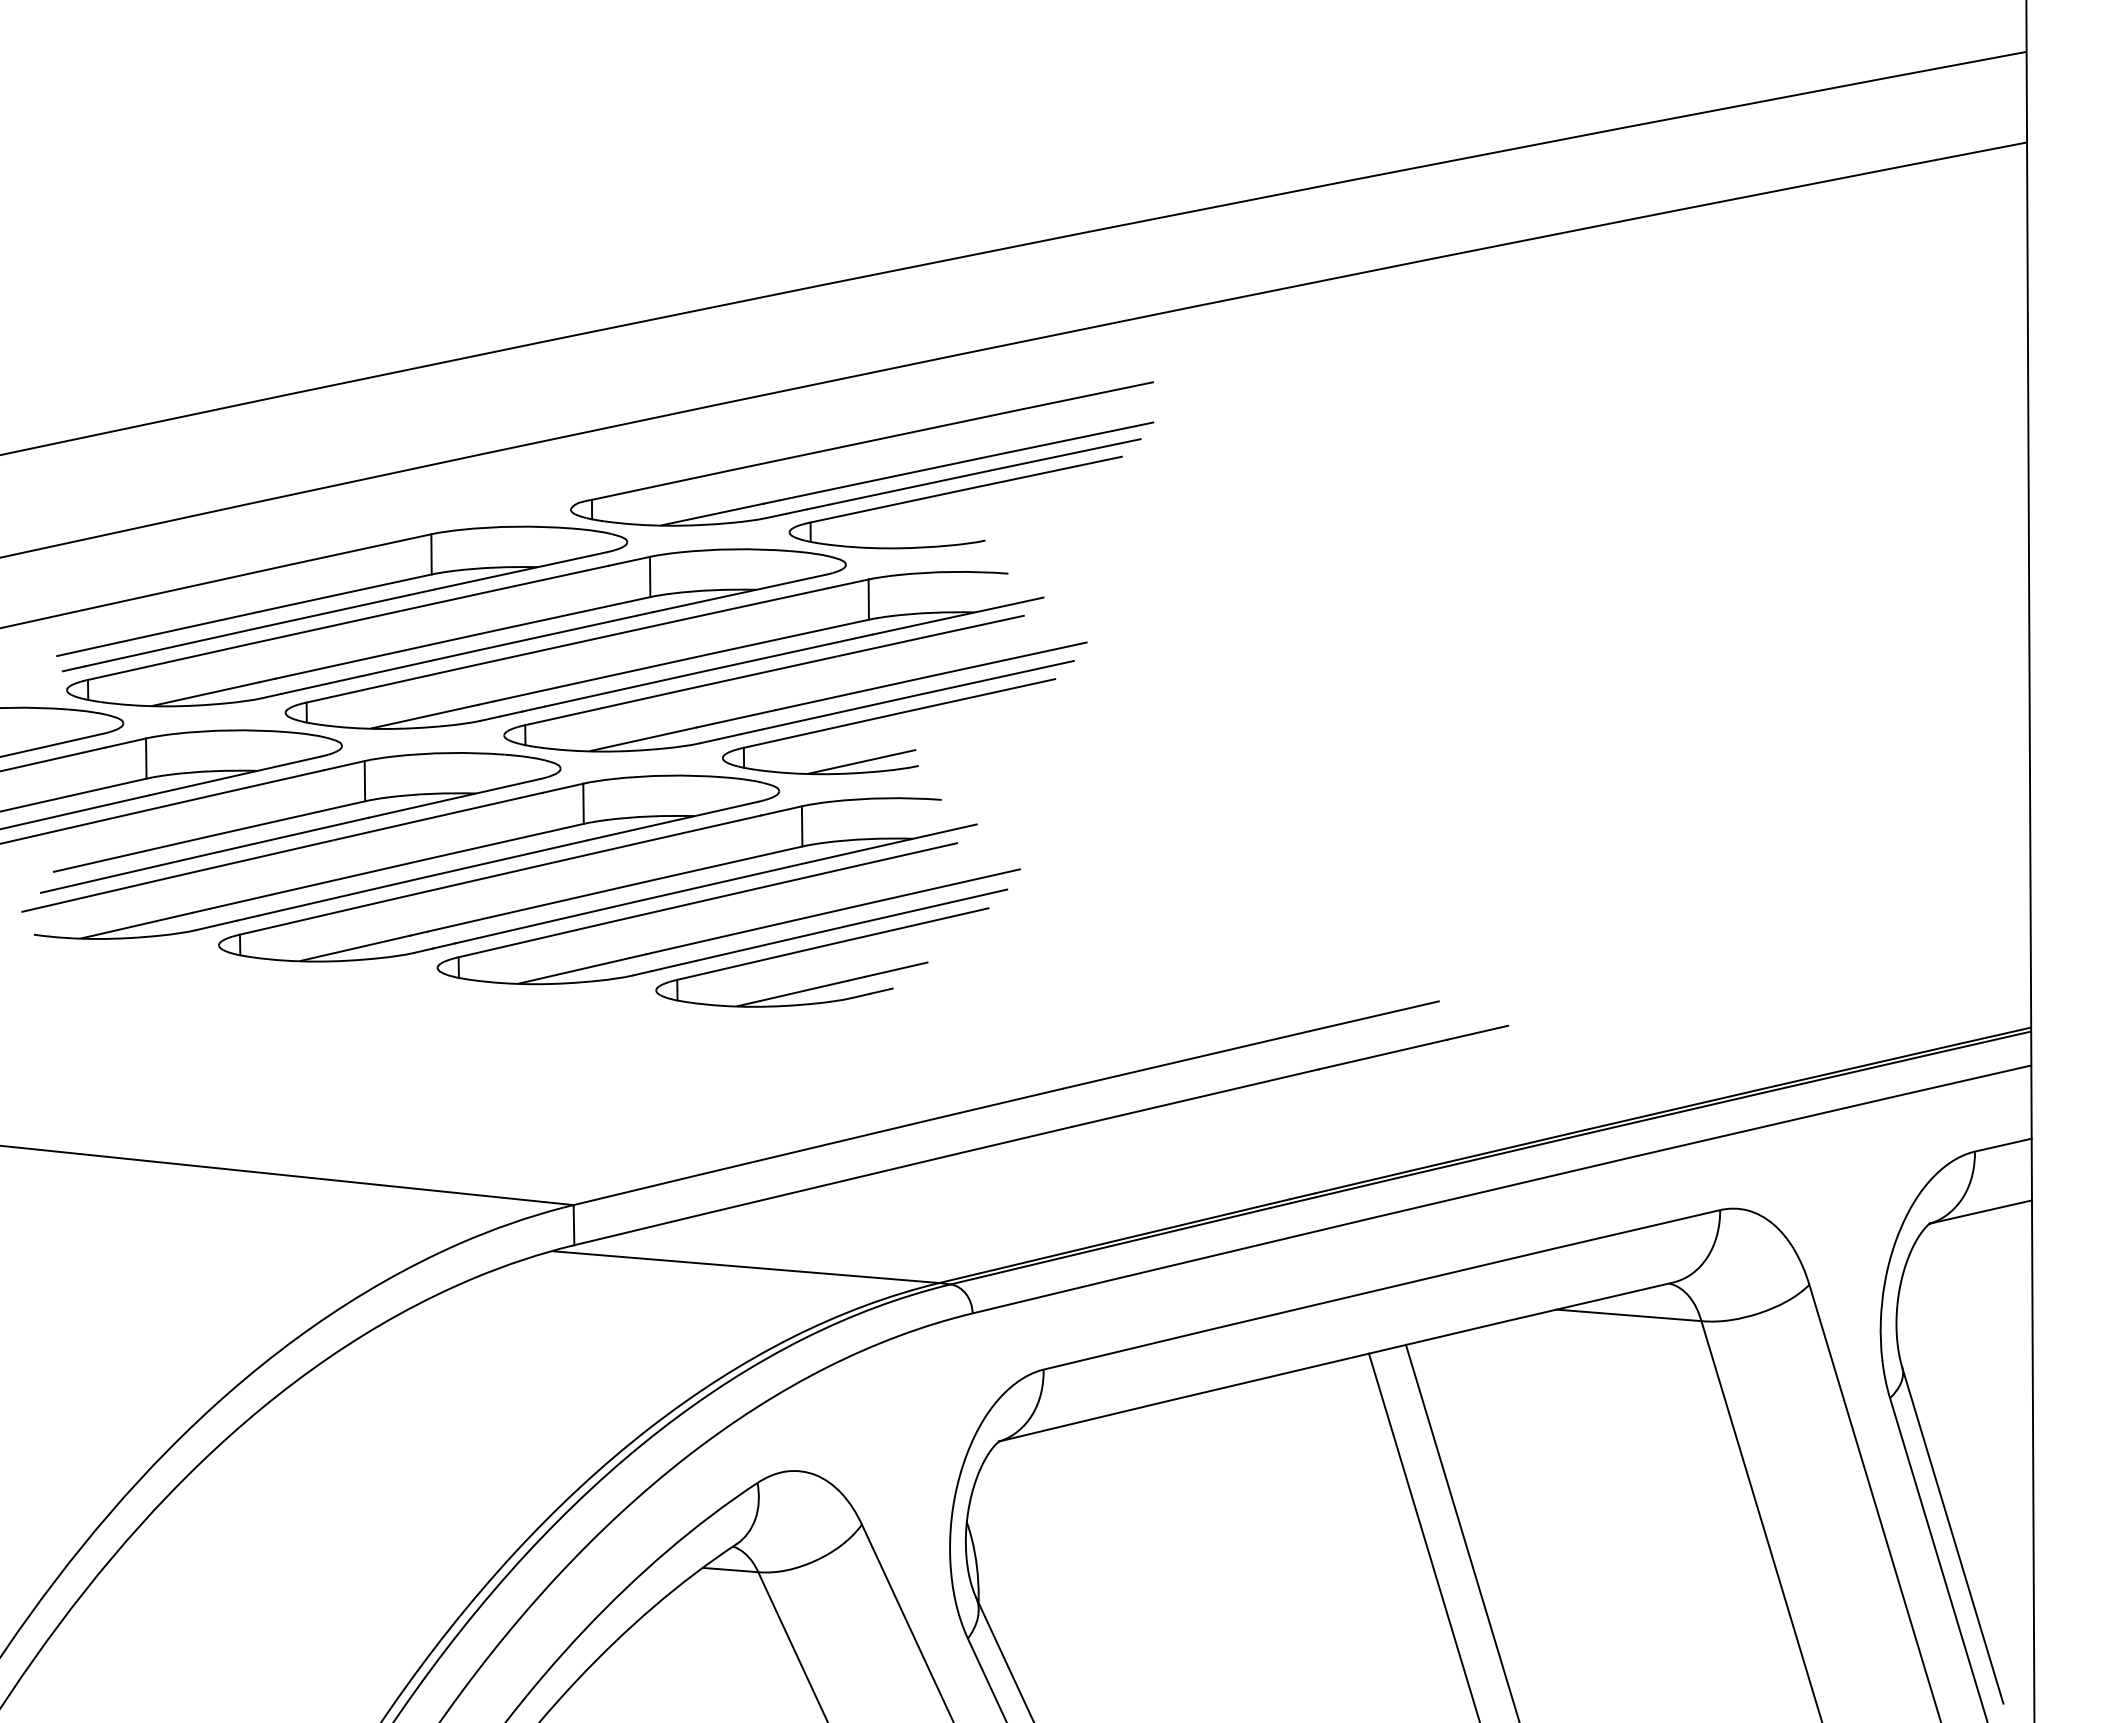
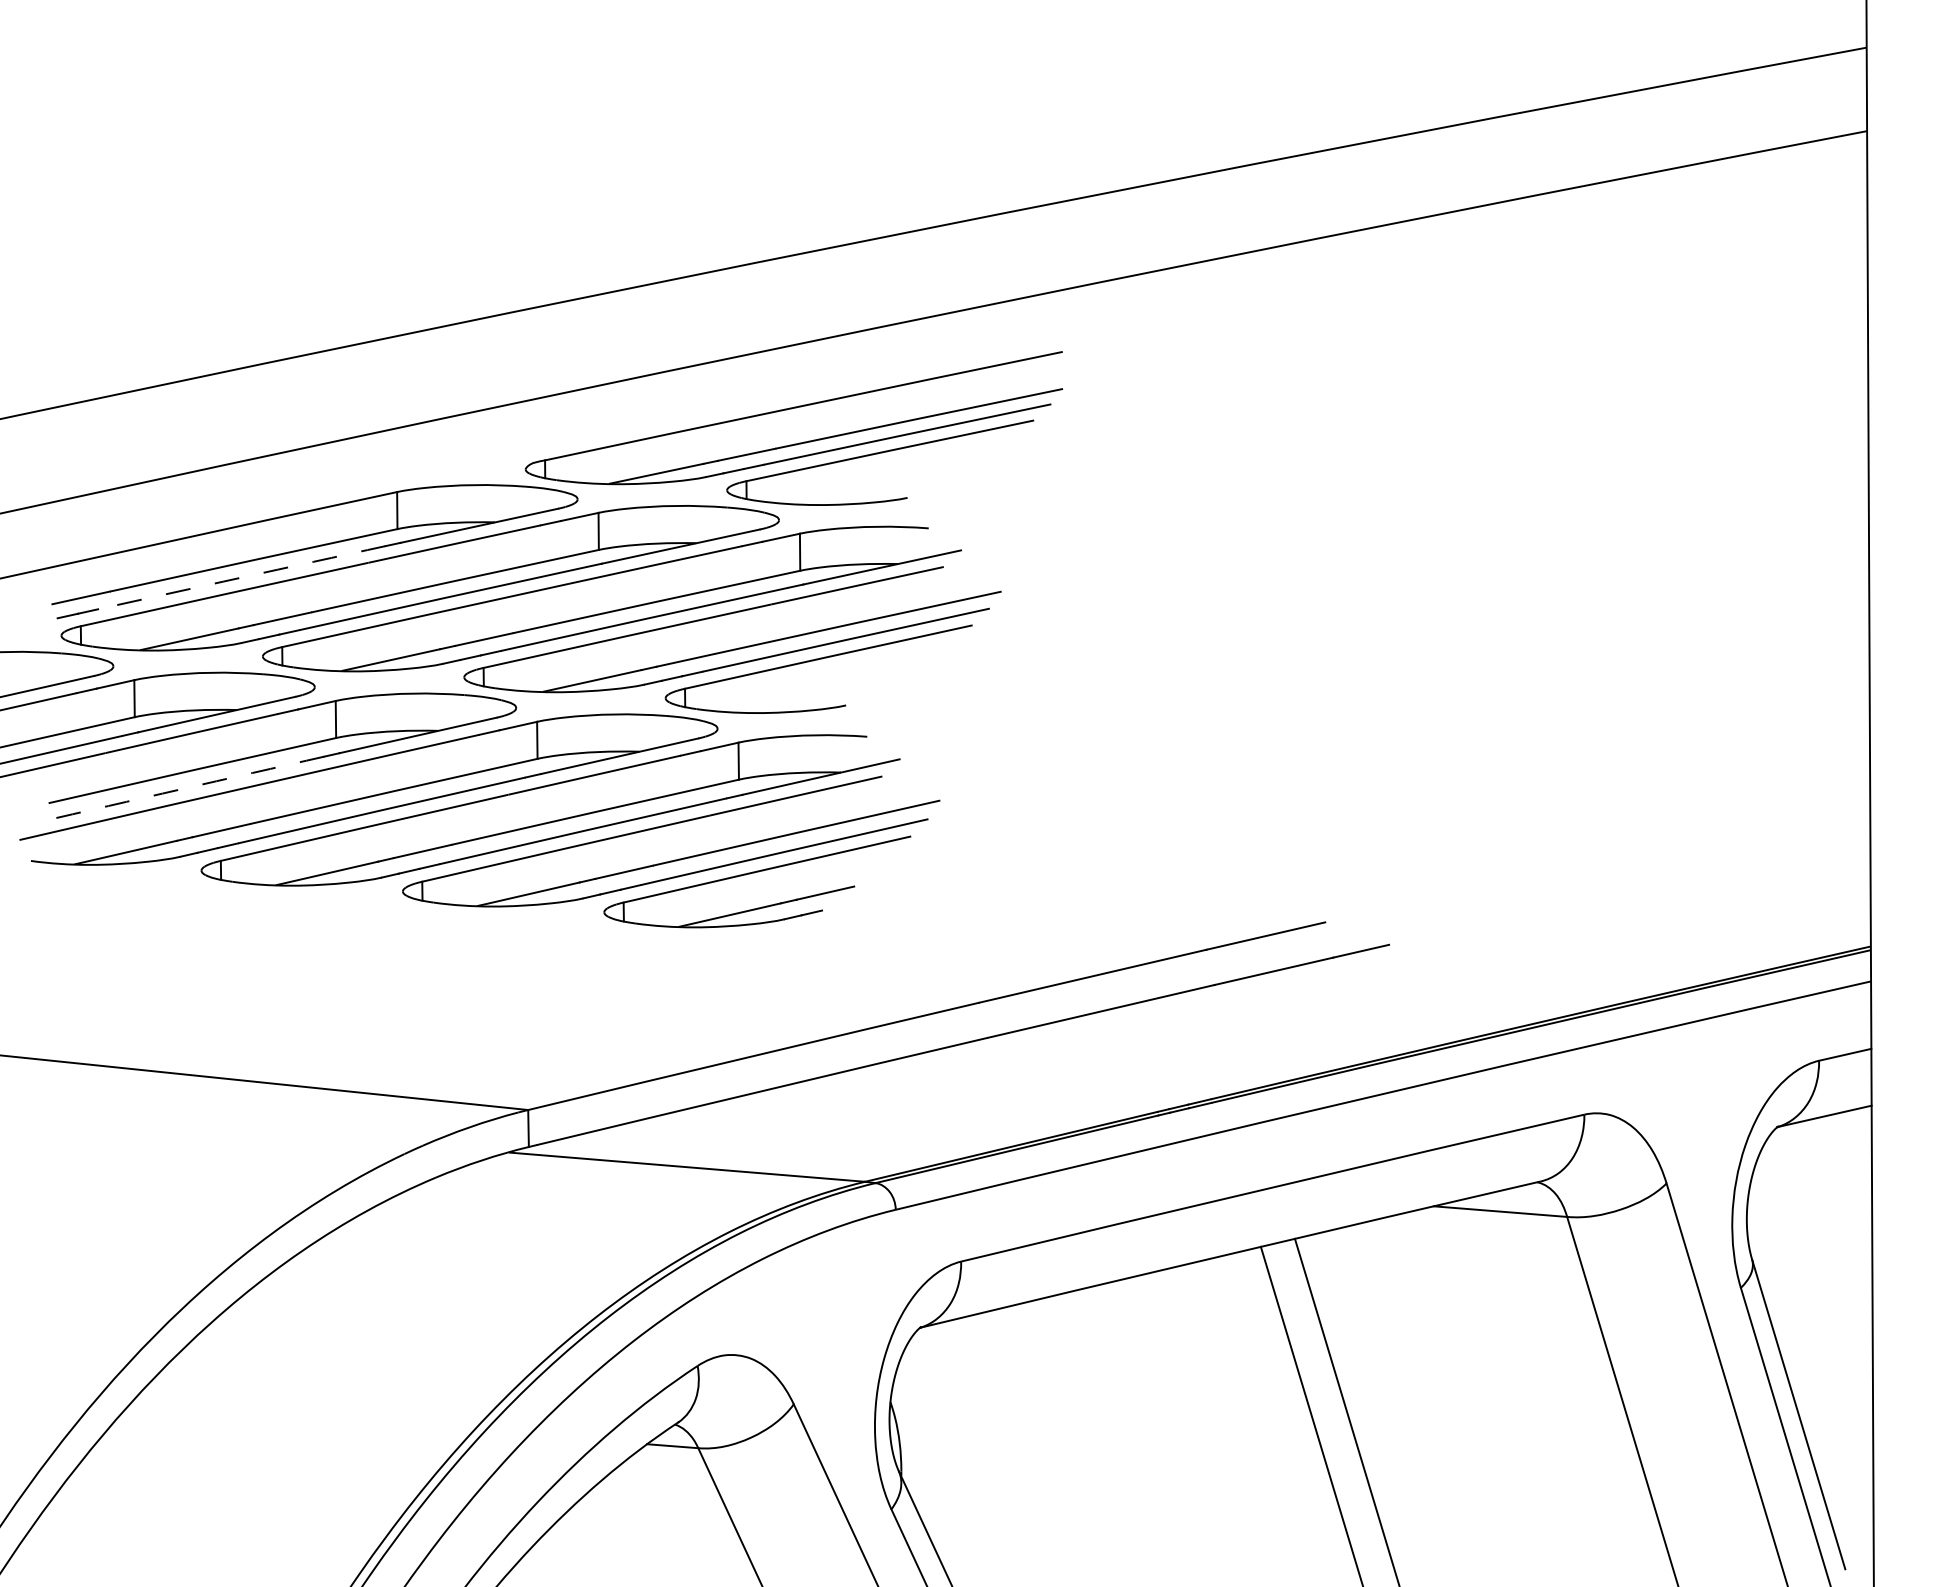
arc: (262, 627) -> (241, 577), solid -> dashed
line: (862, 761) -> (794, 701), removed
arc: (196, 857) -> (180, 789), solid -> dashed

